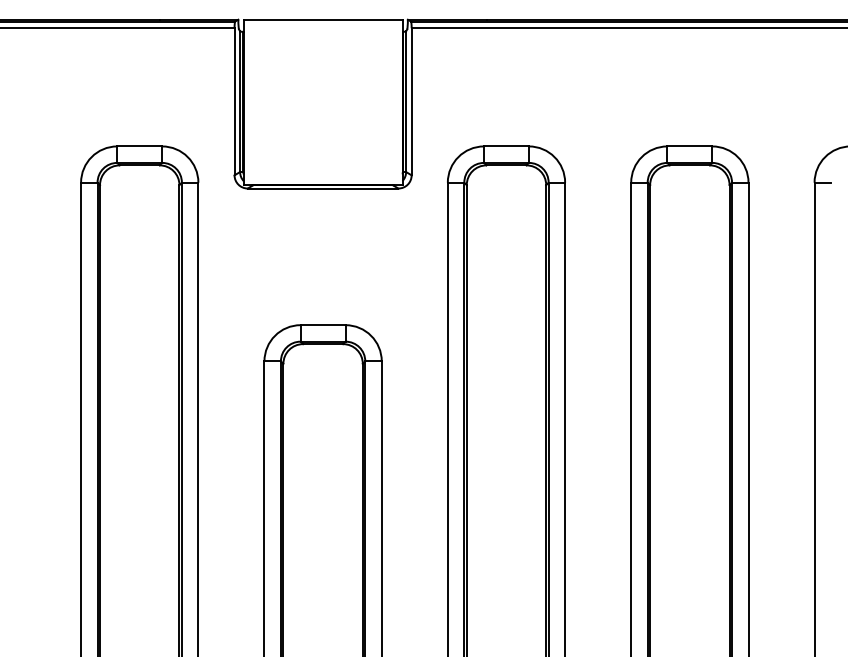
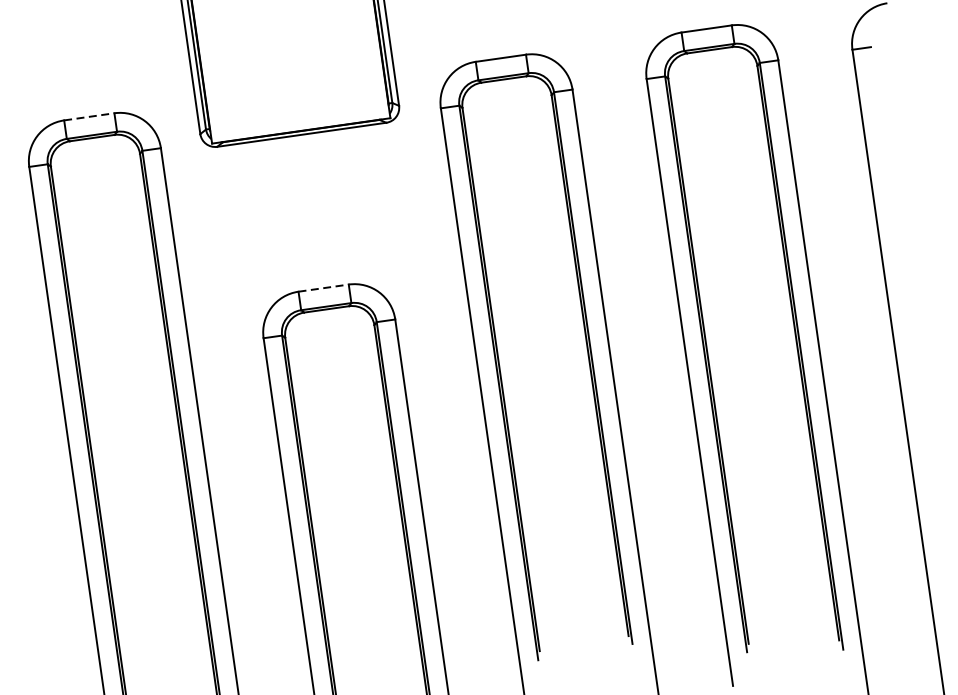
line: (140, 146) -> (90, 116), solid -> dashed
line: (323, 325) -> (324, 288), solid -> dashed

